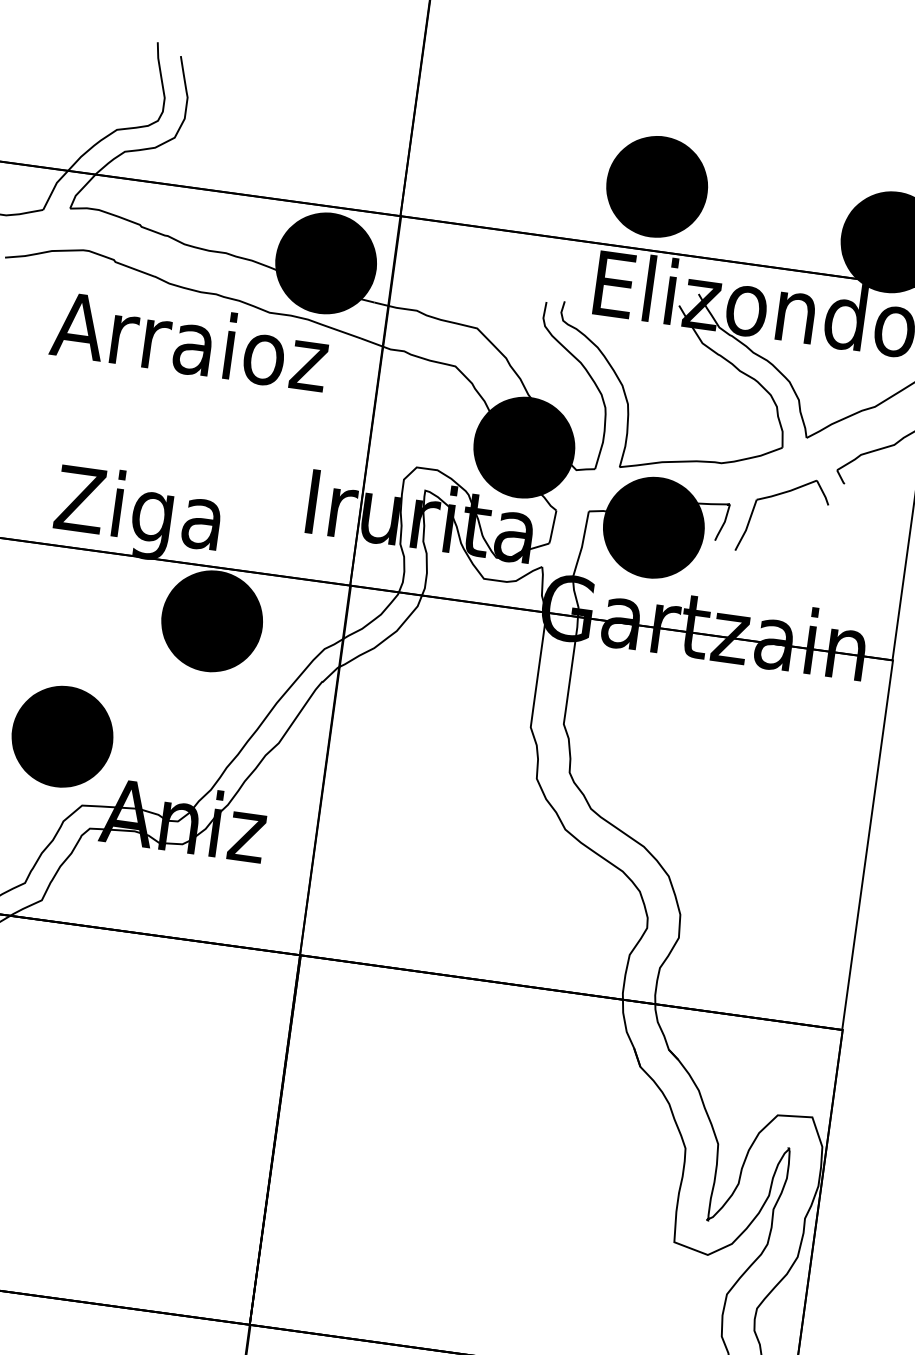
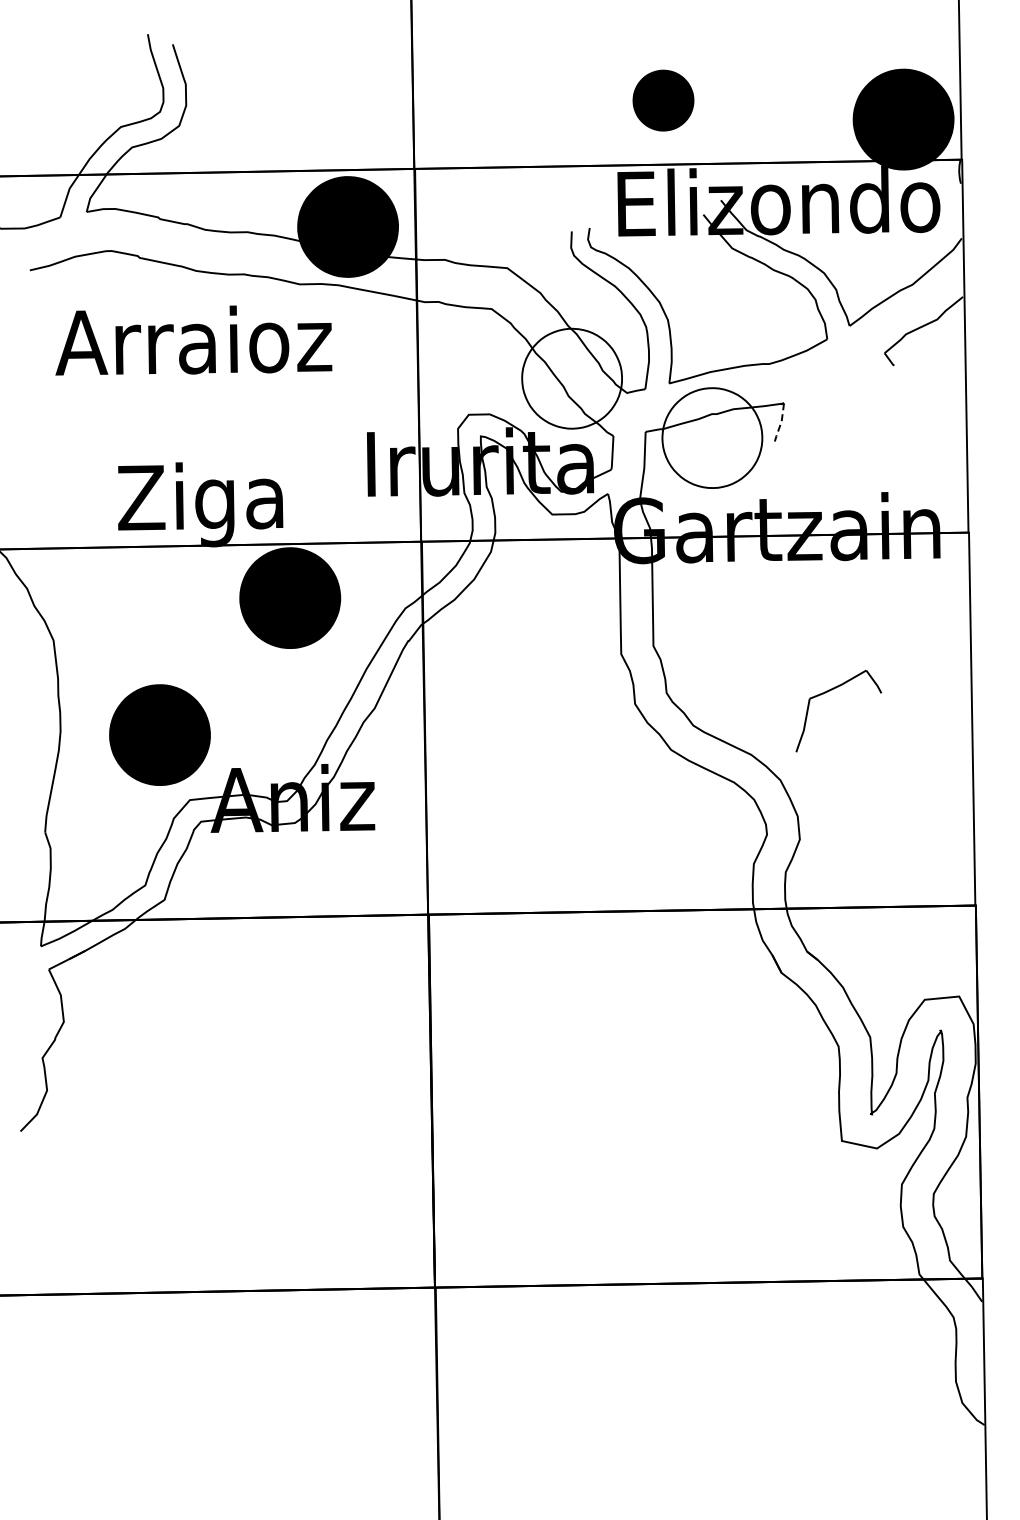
part: (657, 186) -> (663, 100), size x0.6
text: (190, 341) -> (193, 340), moved
fill: (524, 447) -> (572, 378), removed
part: (780, 495) -> (832, 690), moved
line: (724, 523) -> (781, 423), solid -> dashed
fill: (653, 528) -> (712, 438), removed

